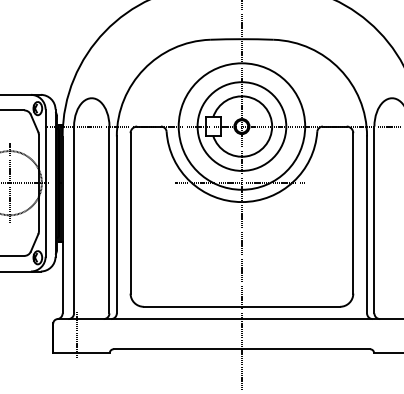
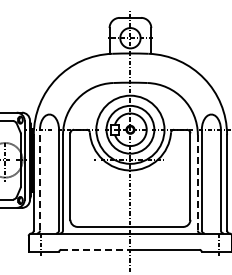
line: (73, 218) -> (39, 179), solid -> dashed
line: (366, 224) -> (197, 182), solid -> dashed
line: (177, 348) -> (95, 249), solid -> dashed

